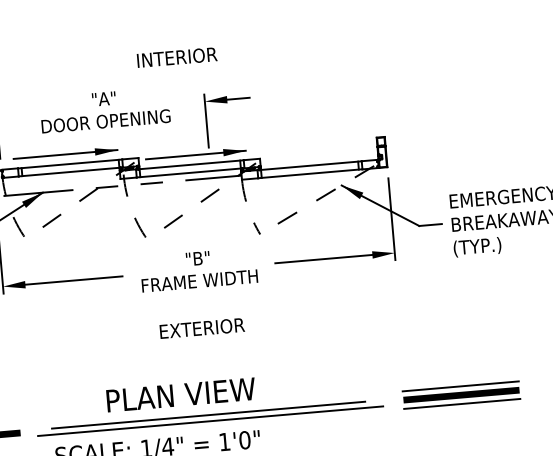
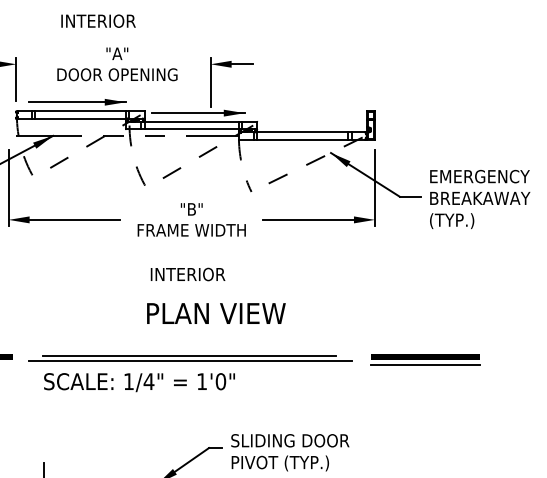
text: (177, 56) -> (98, 20), moved
text: (202, 328) -> (190, 274), EXTERIOR -> INTERIOR
line: (460, 385) -> (425, 348), removed
text: (181, 394) -> (216, 313), moved

